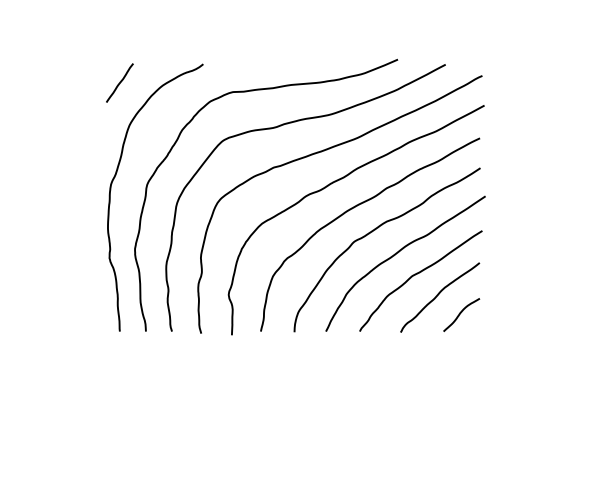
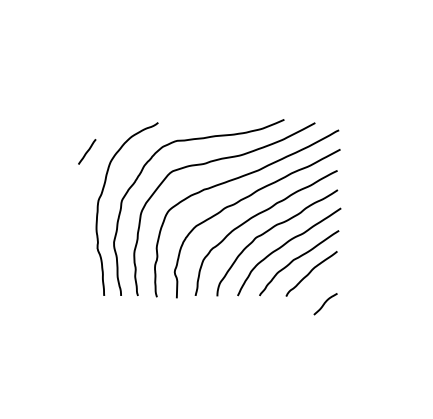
line: (120, 82) -> (87, 151), moved
curve: (461, 313) -> (325, 303), moved

